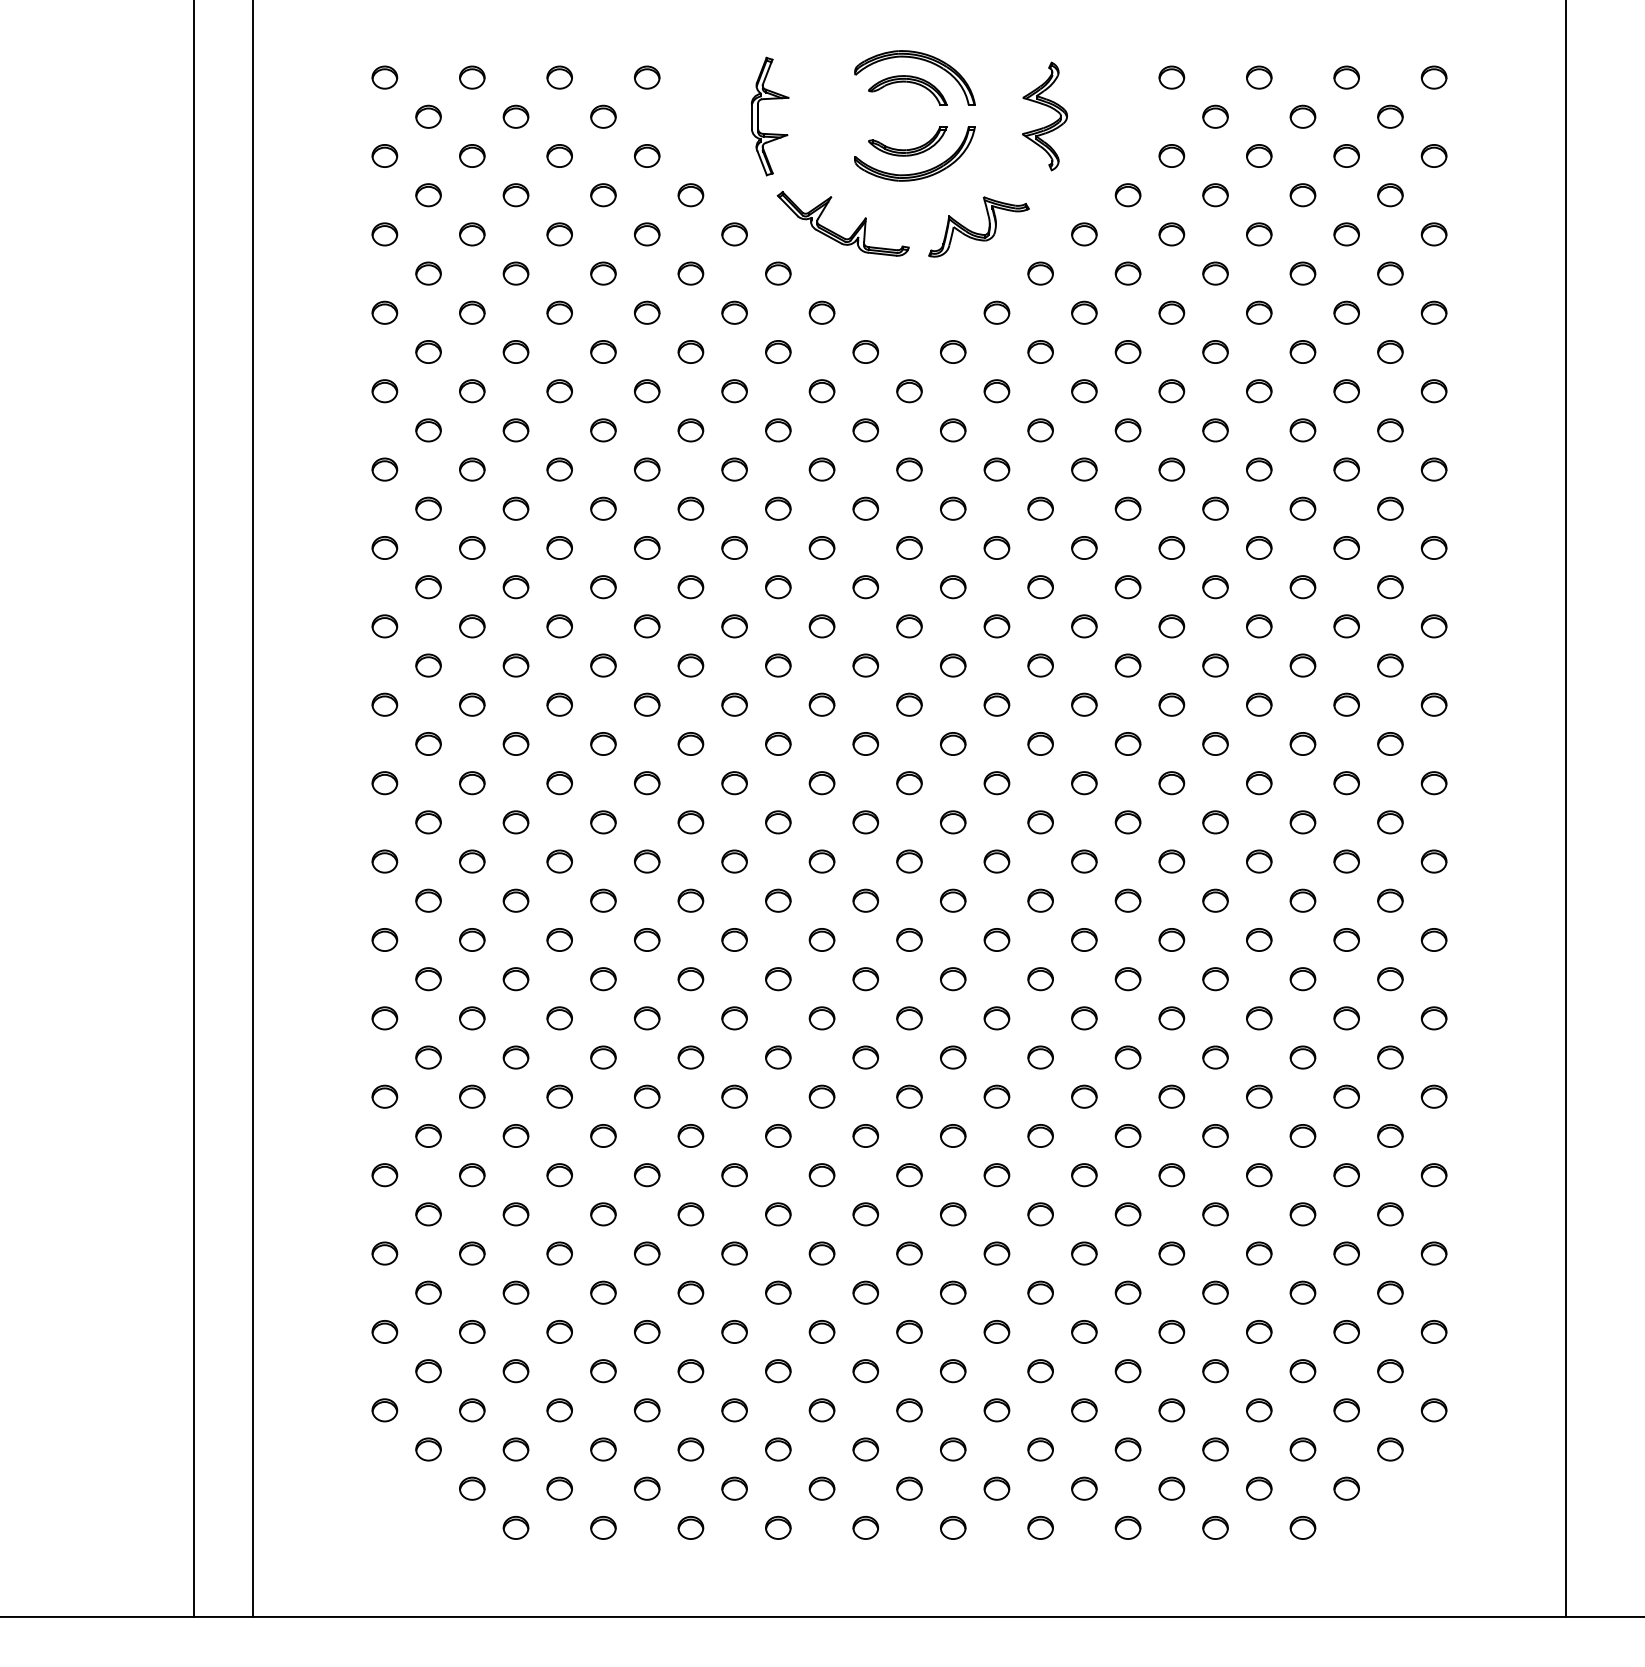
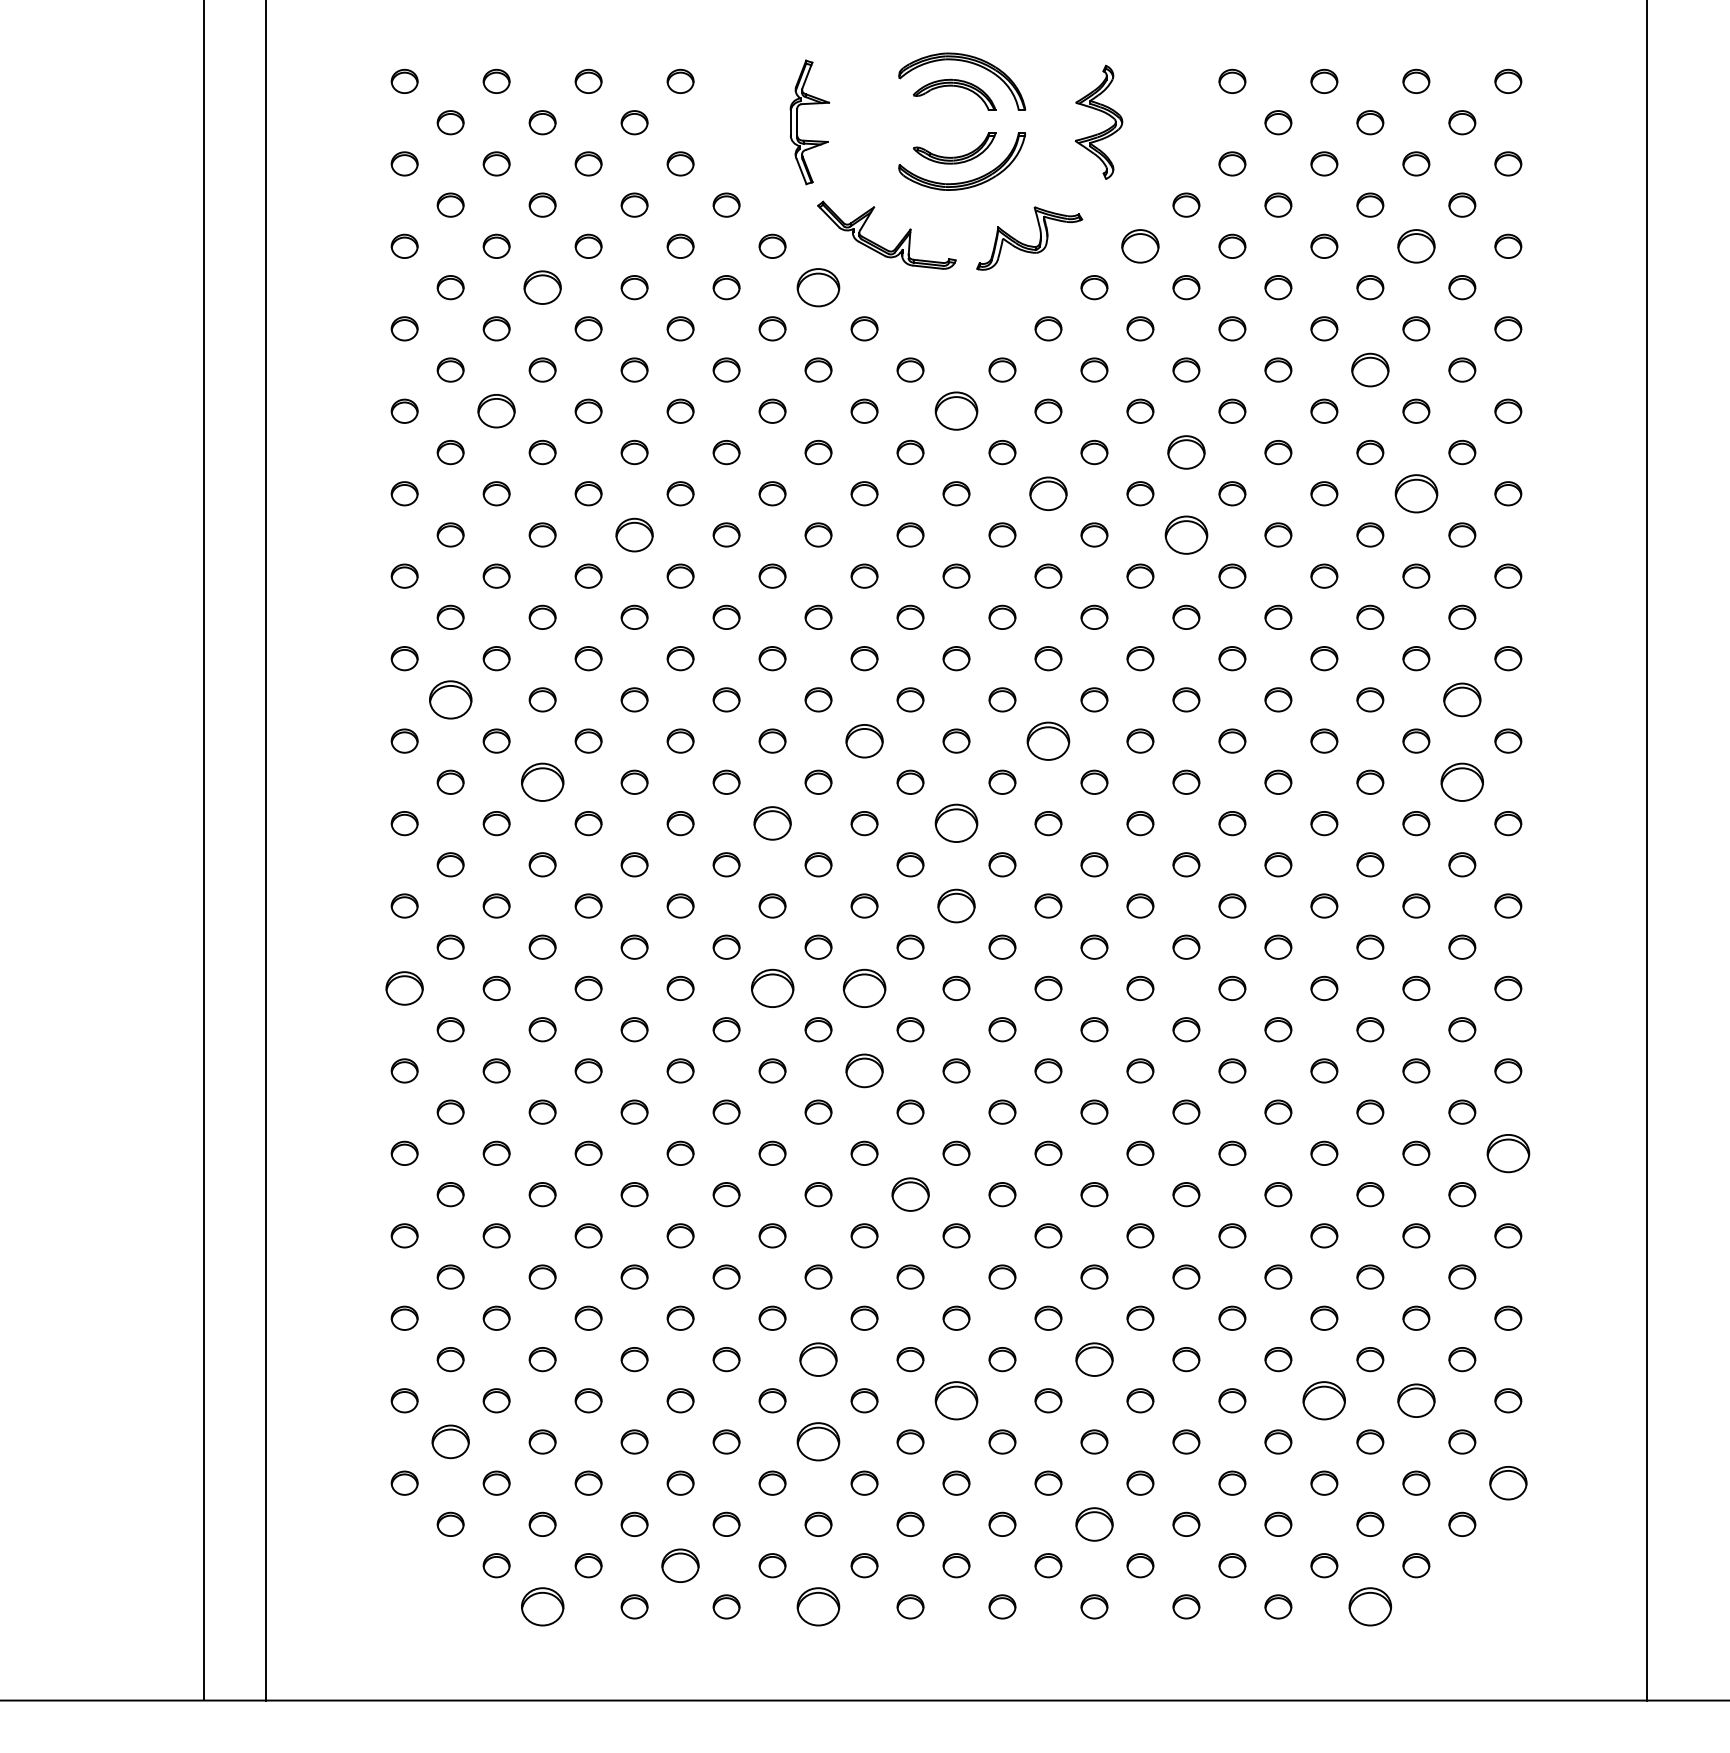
part: (1084, 234) -> (1140, 246), size x1.4
part: (1346, 234) -> (1416, 246), size x1.4
part: (515, 273) -> (542, 287), size x1.4
part: (778, 273) -> (818, 287), size x1.6
part: (1302, 351) -> (1369, 369), size x1.4
part: (472, 391) -> (496, 411), size x1.4
part: (909, 391) -> (956, 411), size x1.6
part: (1127, 430) -> (1185, 452), size x1.4
part: (996, 469) -> (1048, 493), size x1.4
part: (1346, 469) -> (1416, 493), size x1.6
part: (603, 508) -> (634, 534), size x1.4
part: (1127, 508) -> (1185, 534), size x1.6
part: (428, 665) -> (450, 699), size x1.6
part: (1390, 665) -> (1462, 699), size x1.4
part: (821, 704) -> (863, 740), size x1.4
part: (996, 704) -> (1048, 740), size x1.6
part: (515, 743) -> (542, 781), size x1.6
part: (1390, 743) -> (1462, 781), size x1.6
part: (734, 783) -> (772, 823), size x1.4
part: (909, 783) -> (956, 823), size x1.6
part: (909, 861) -> (956, 905), size x1.4
part: (384, 939) -> (404, 987), size x1.4
part: (734, 939) -> (772, 987), size x1.6
part: (821, 939) -> (863, 987), size x1.6
part: (821, 1018) -> (863, 1071), size x1.4
part: (1433, 1096) -> (1507, 1153), size x1.6
part: (865, 1135) -> (910, 1194), size x1.4
part: (778, 1292) -> (818, 1359), size x1.4
part: (1040, 1292) -> (1094, 1359), size x1.4
part: (909, 1331) -> (956, 1400), size x1.6
part: (1259, 1331) -> (1324, 1400), size x1.6
part: (1346, 1331) -> (1416, 1400), size x1.4
part: (428, 1371) -> (450, 1442), size x1.4
part: (778, 1371) -> (818, 1442), size x1.6
part: (1433, 1410) -> (1507, 1483), size x1.4
part: (1040, 1449) -> (1094, 1524), size x1.4
part: (647, 1488) -> (680, 1565), size x1.4
part: (515, 1527) -> (542, 1606), size x1.6
part: (778, 1527) -> (818, 1606), size x1.6
part: (1302, 1527) -> (1369, 1606), size x1.6

